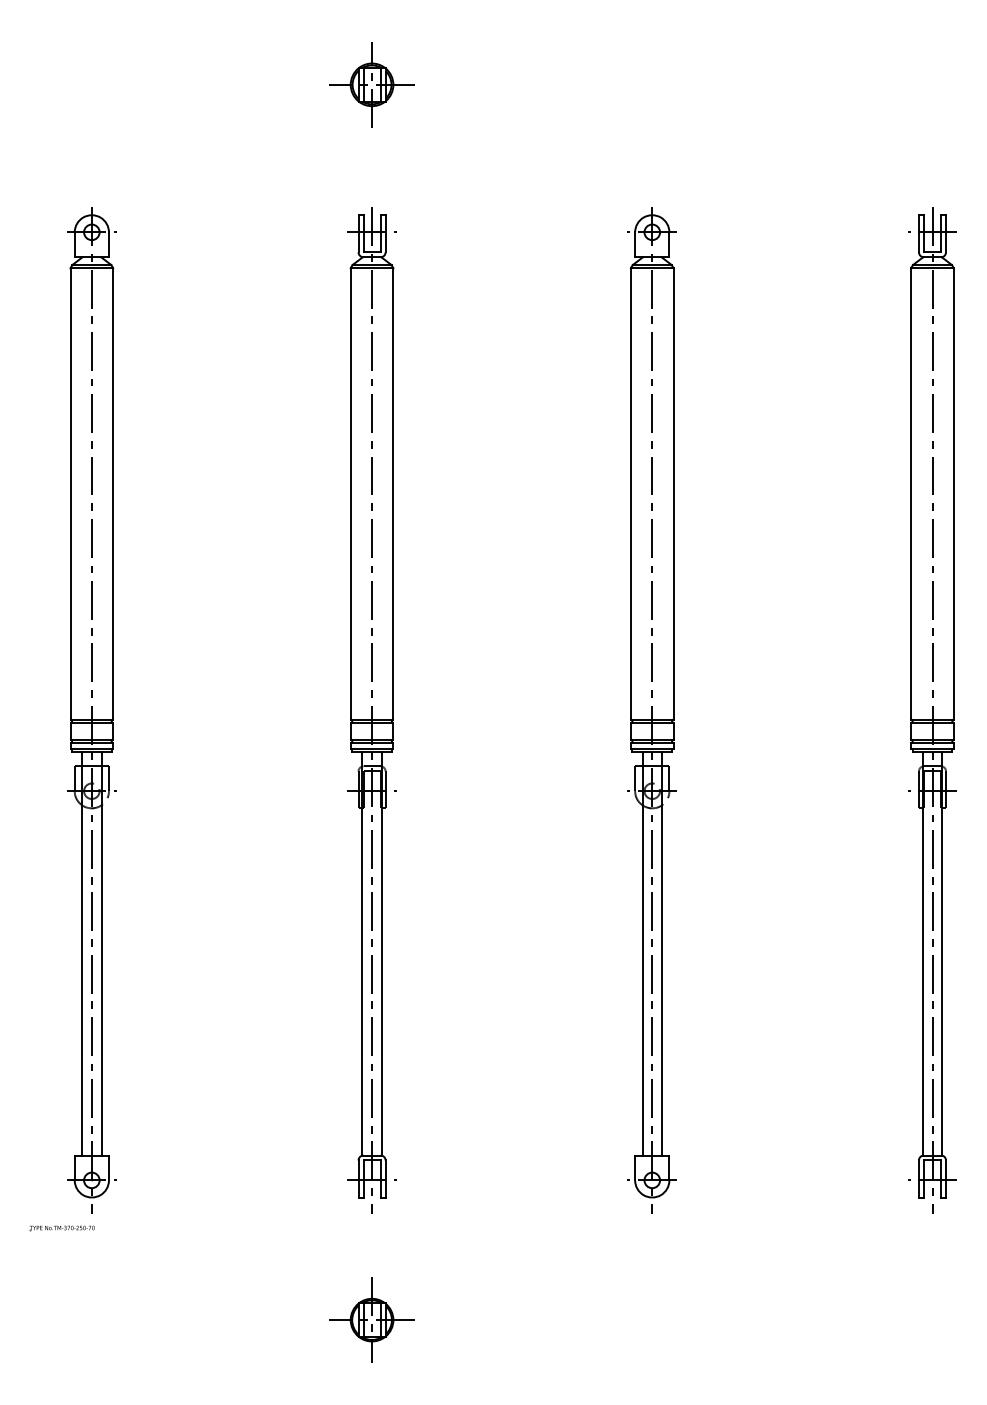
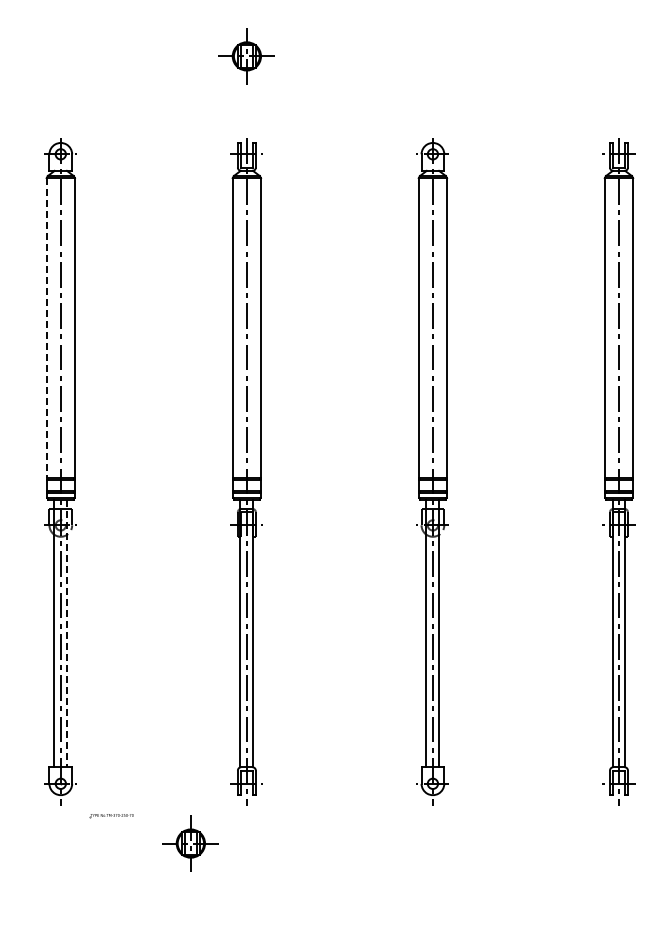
line: (70, 493) -> (46, 327), solid -> dashed
line: (101, 954) -> (67, 633), solid -> dashed
part: (61, 1229) -> (111, 816), moved
part: (371, 1320) -> (190, 843), moved

